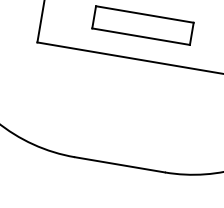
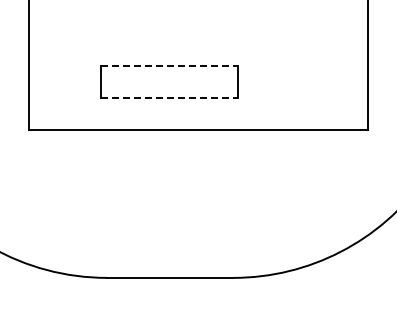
line: (144, 14) -> (169, 66), solid -> dashed
line: (141, 36) -> (169, 97), solid -> dashed

